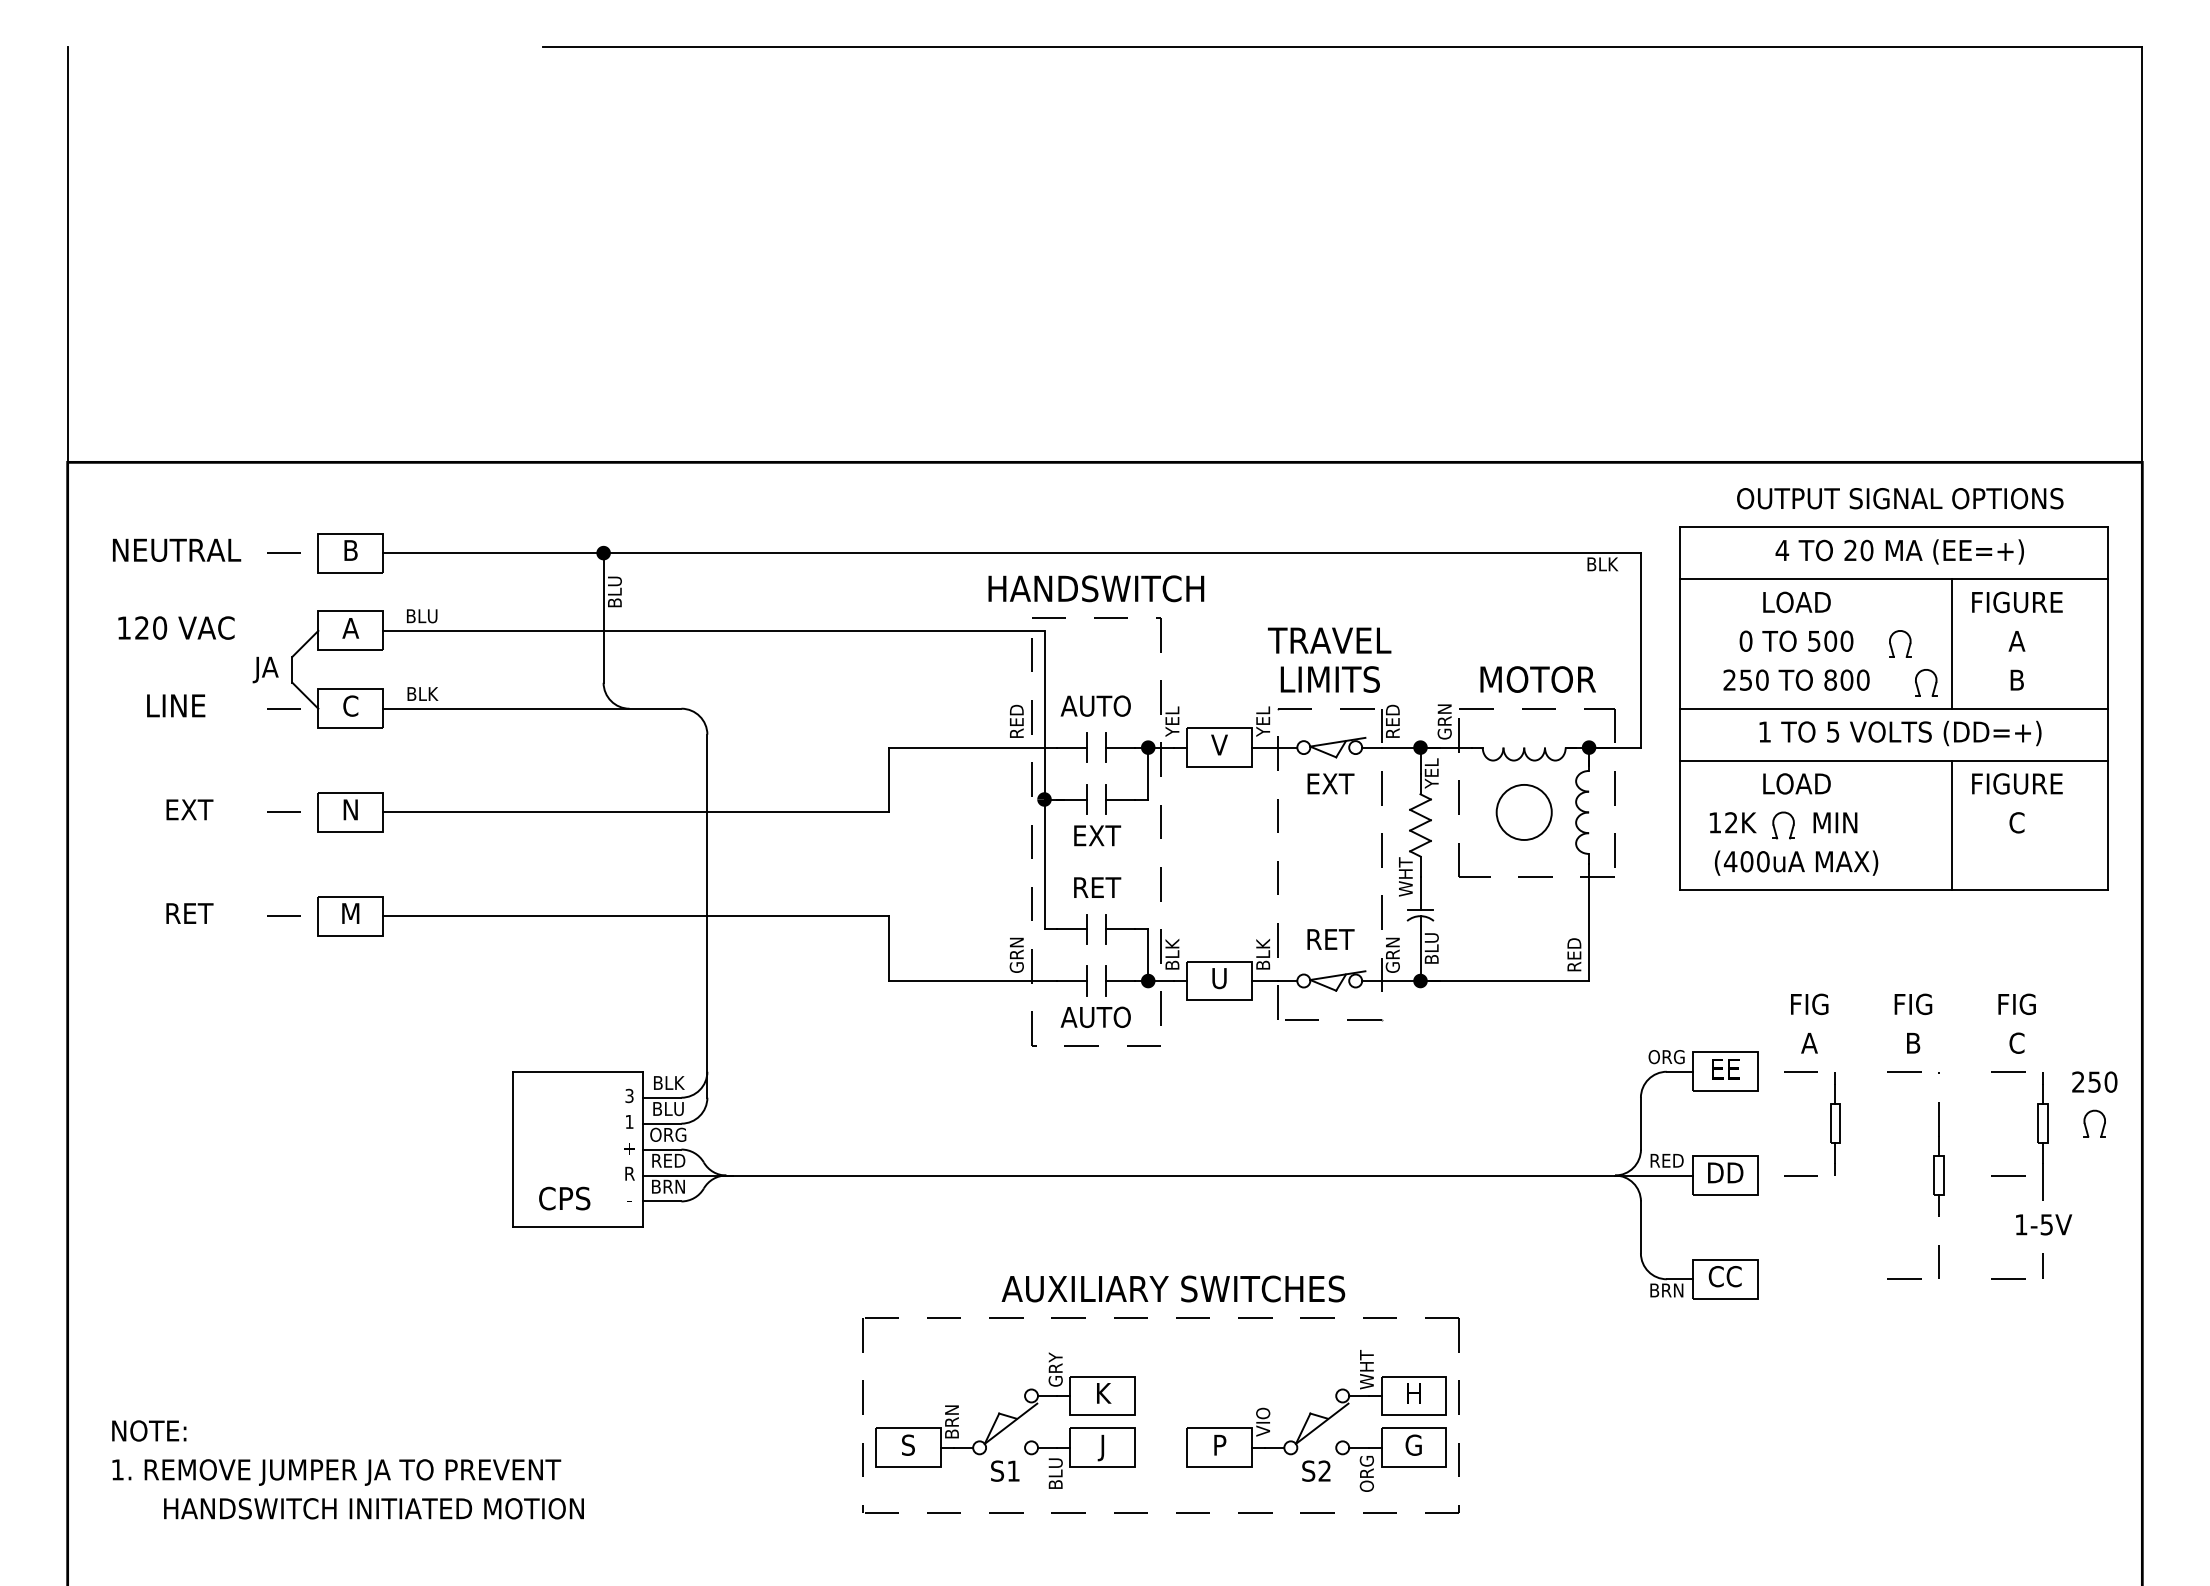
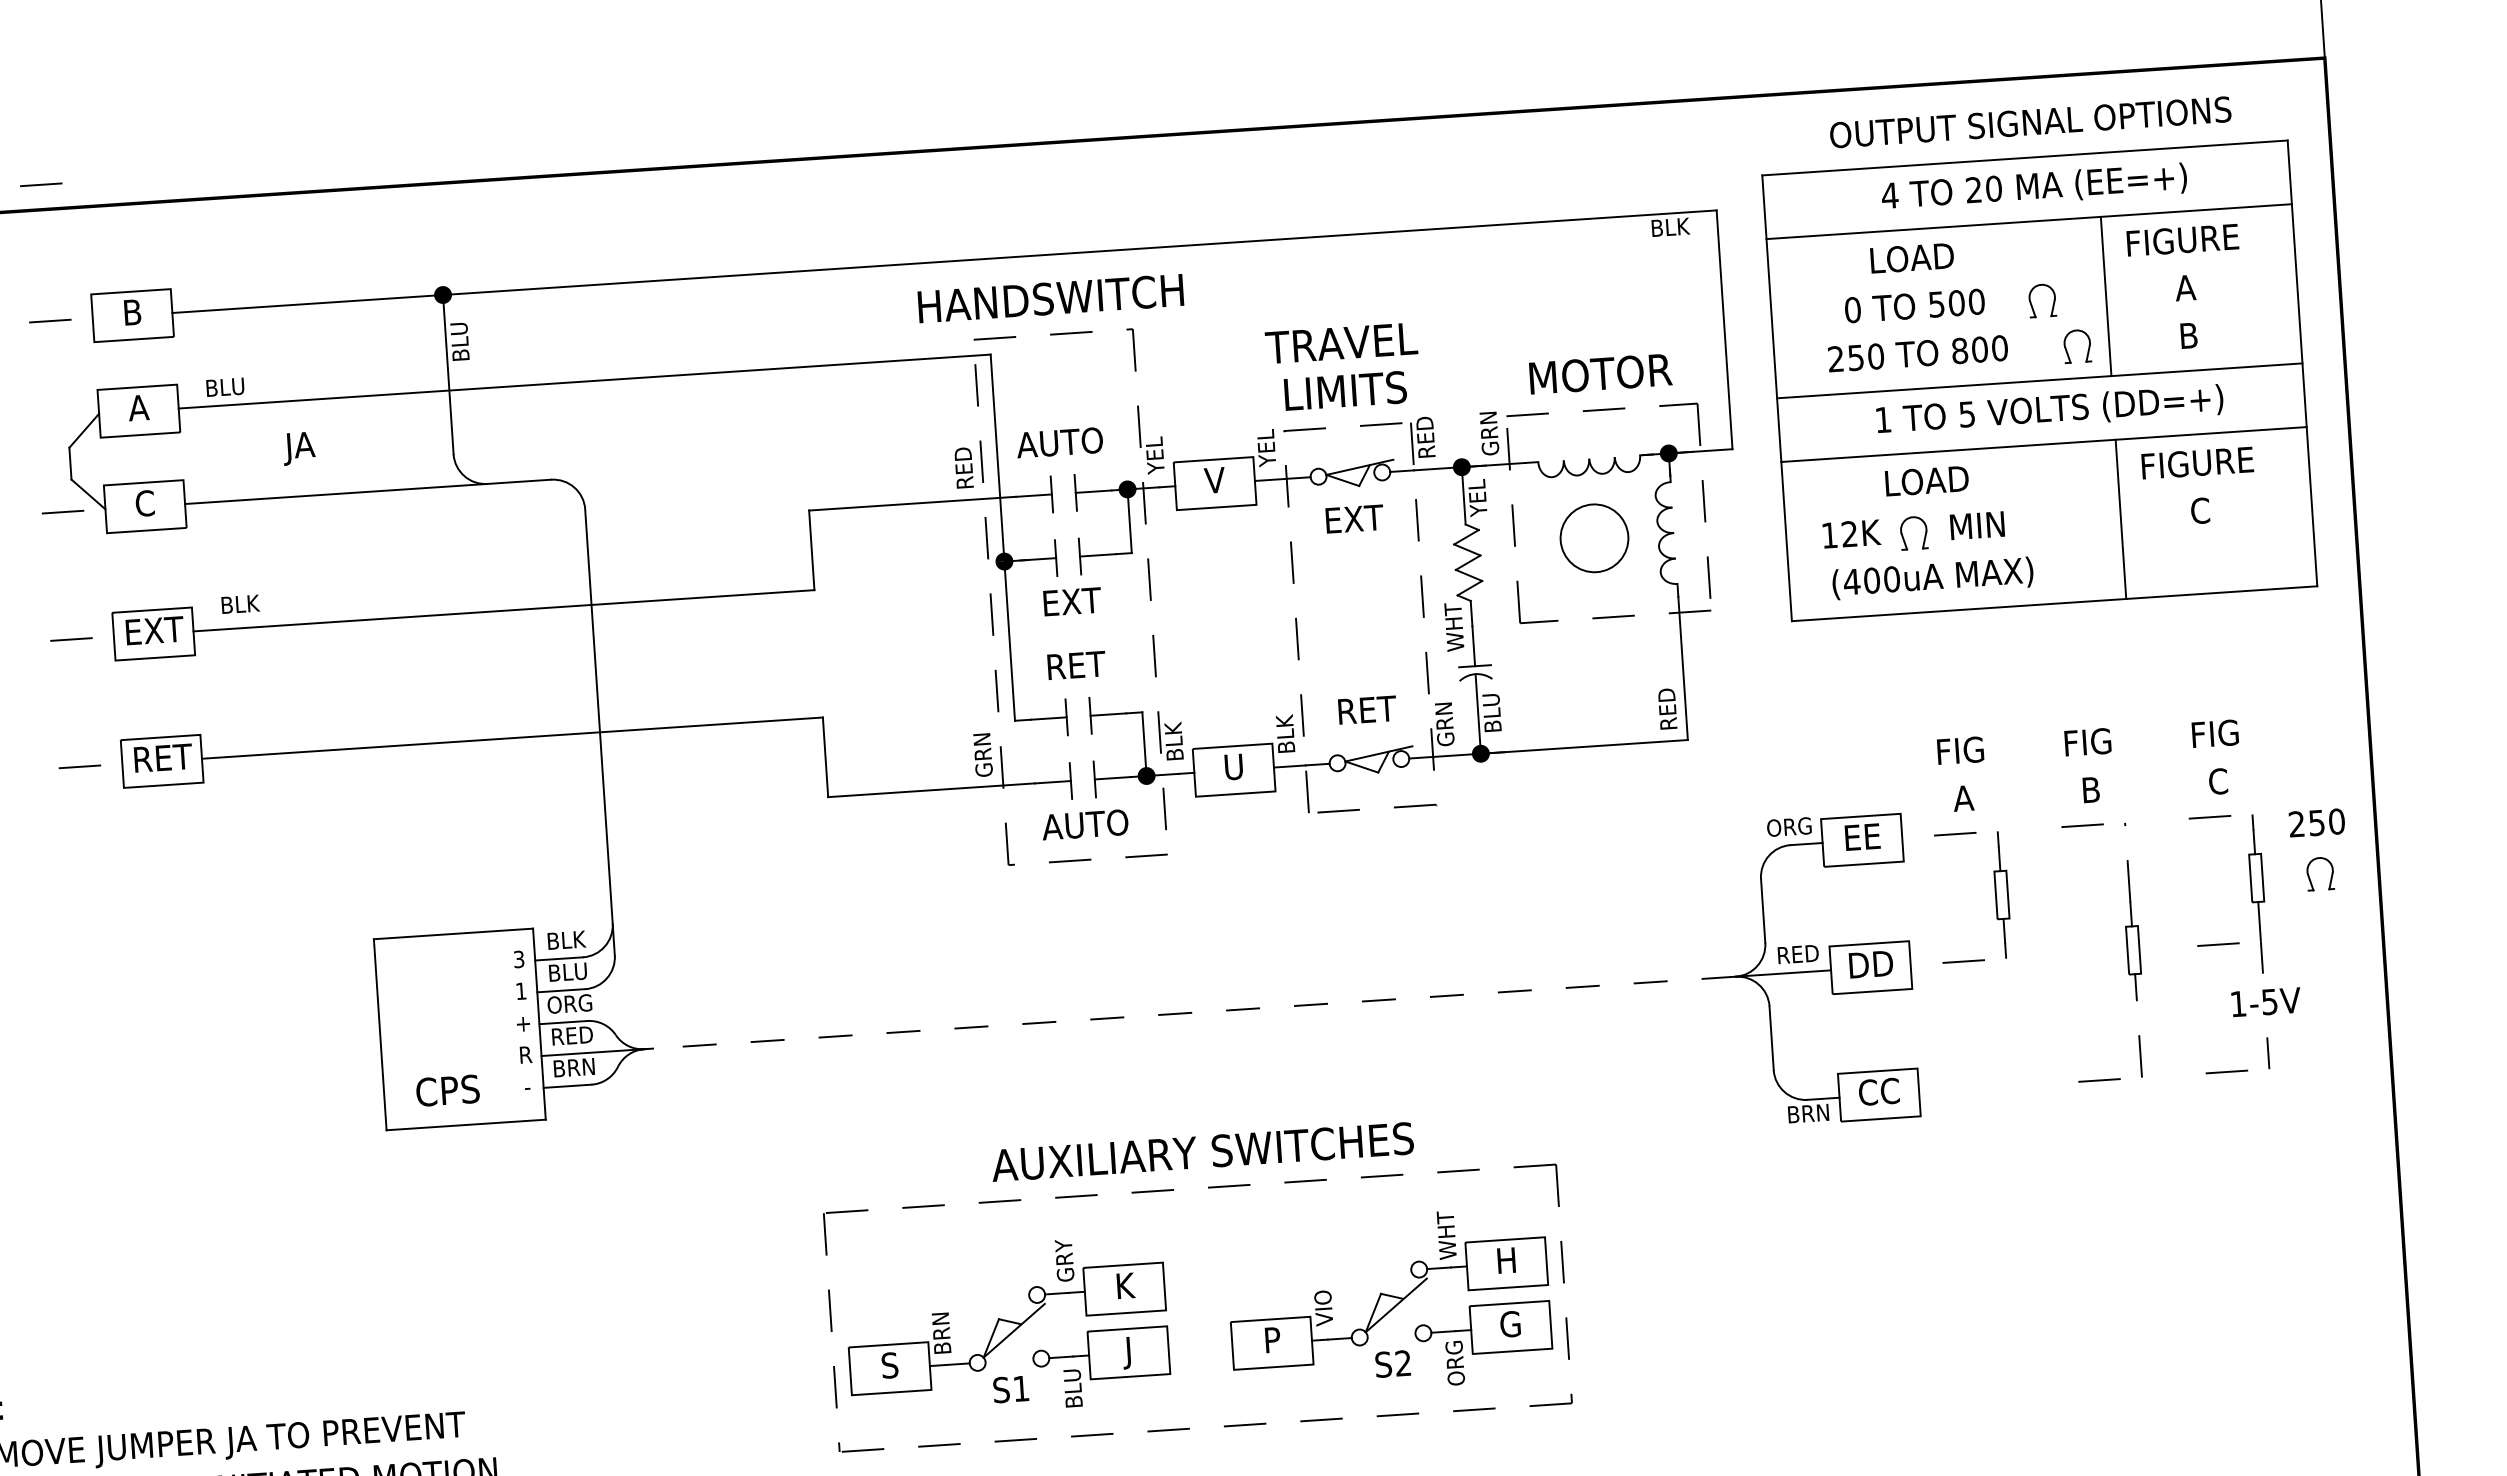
line: (283, 441) -> (40, 184), added
text: (265, 669) -> (298, 448), moved
text: (422, 693) -> (240, 603), moved
text: (351, 809) -> (154, 630), N -> EXT
text: (351, 913) -> (162, 758), M -> RET
line: (1167, 1175) -> (1186, 1013), solid -> dashed

